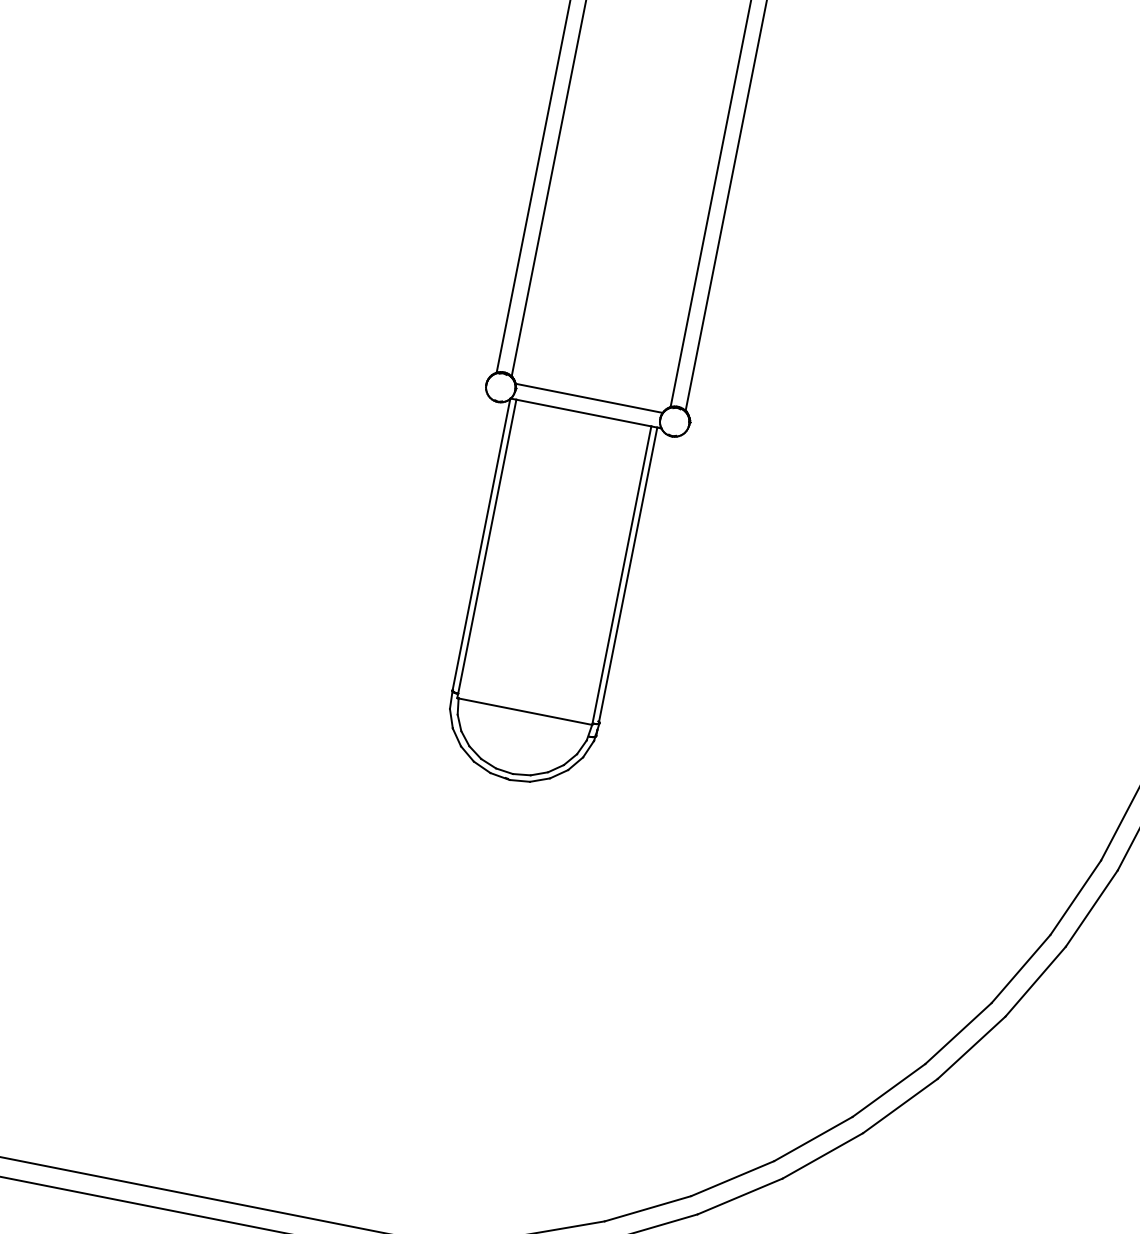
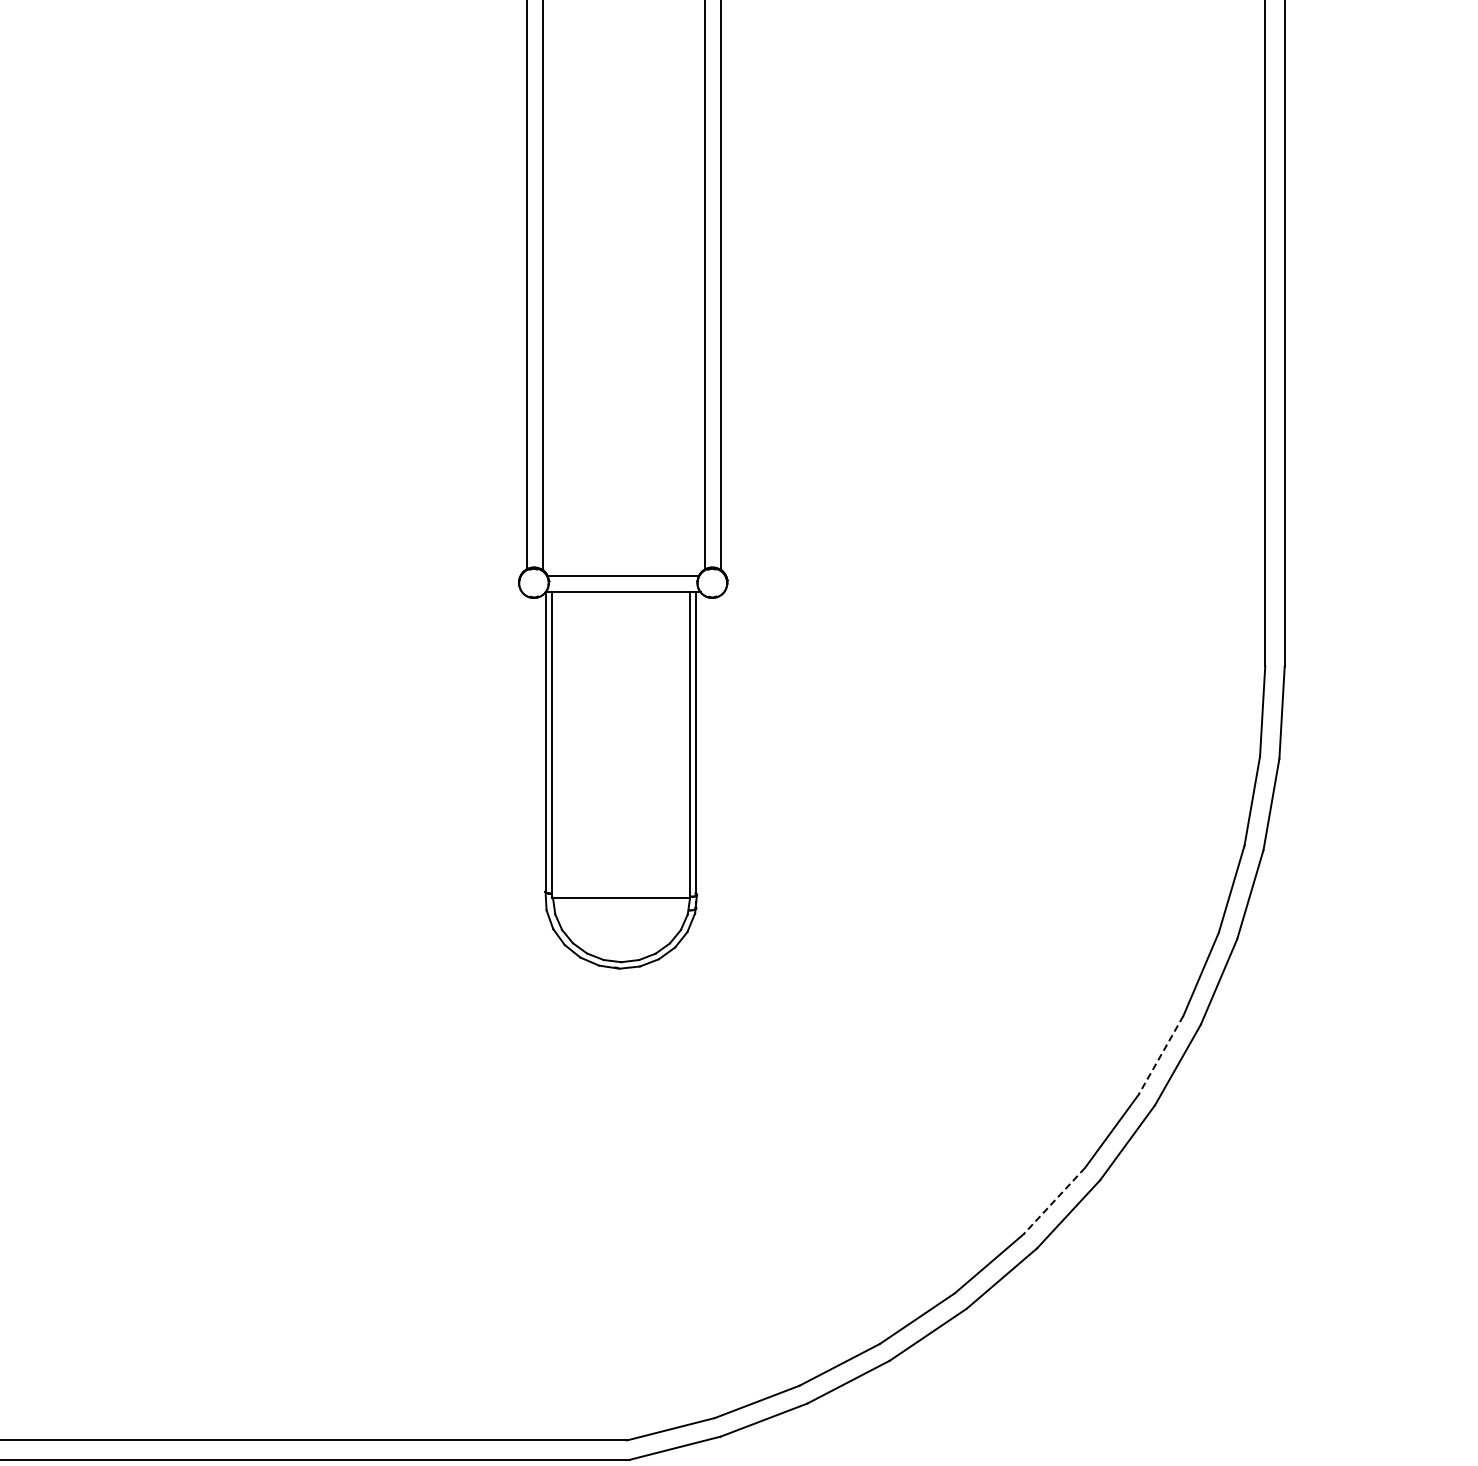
line: (1020, 969) -> (1160, 1055), solid -> dashed
line: (888, 1090) -> (1054, 1201), solid -> dashed

